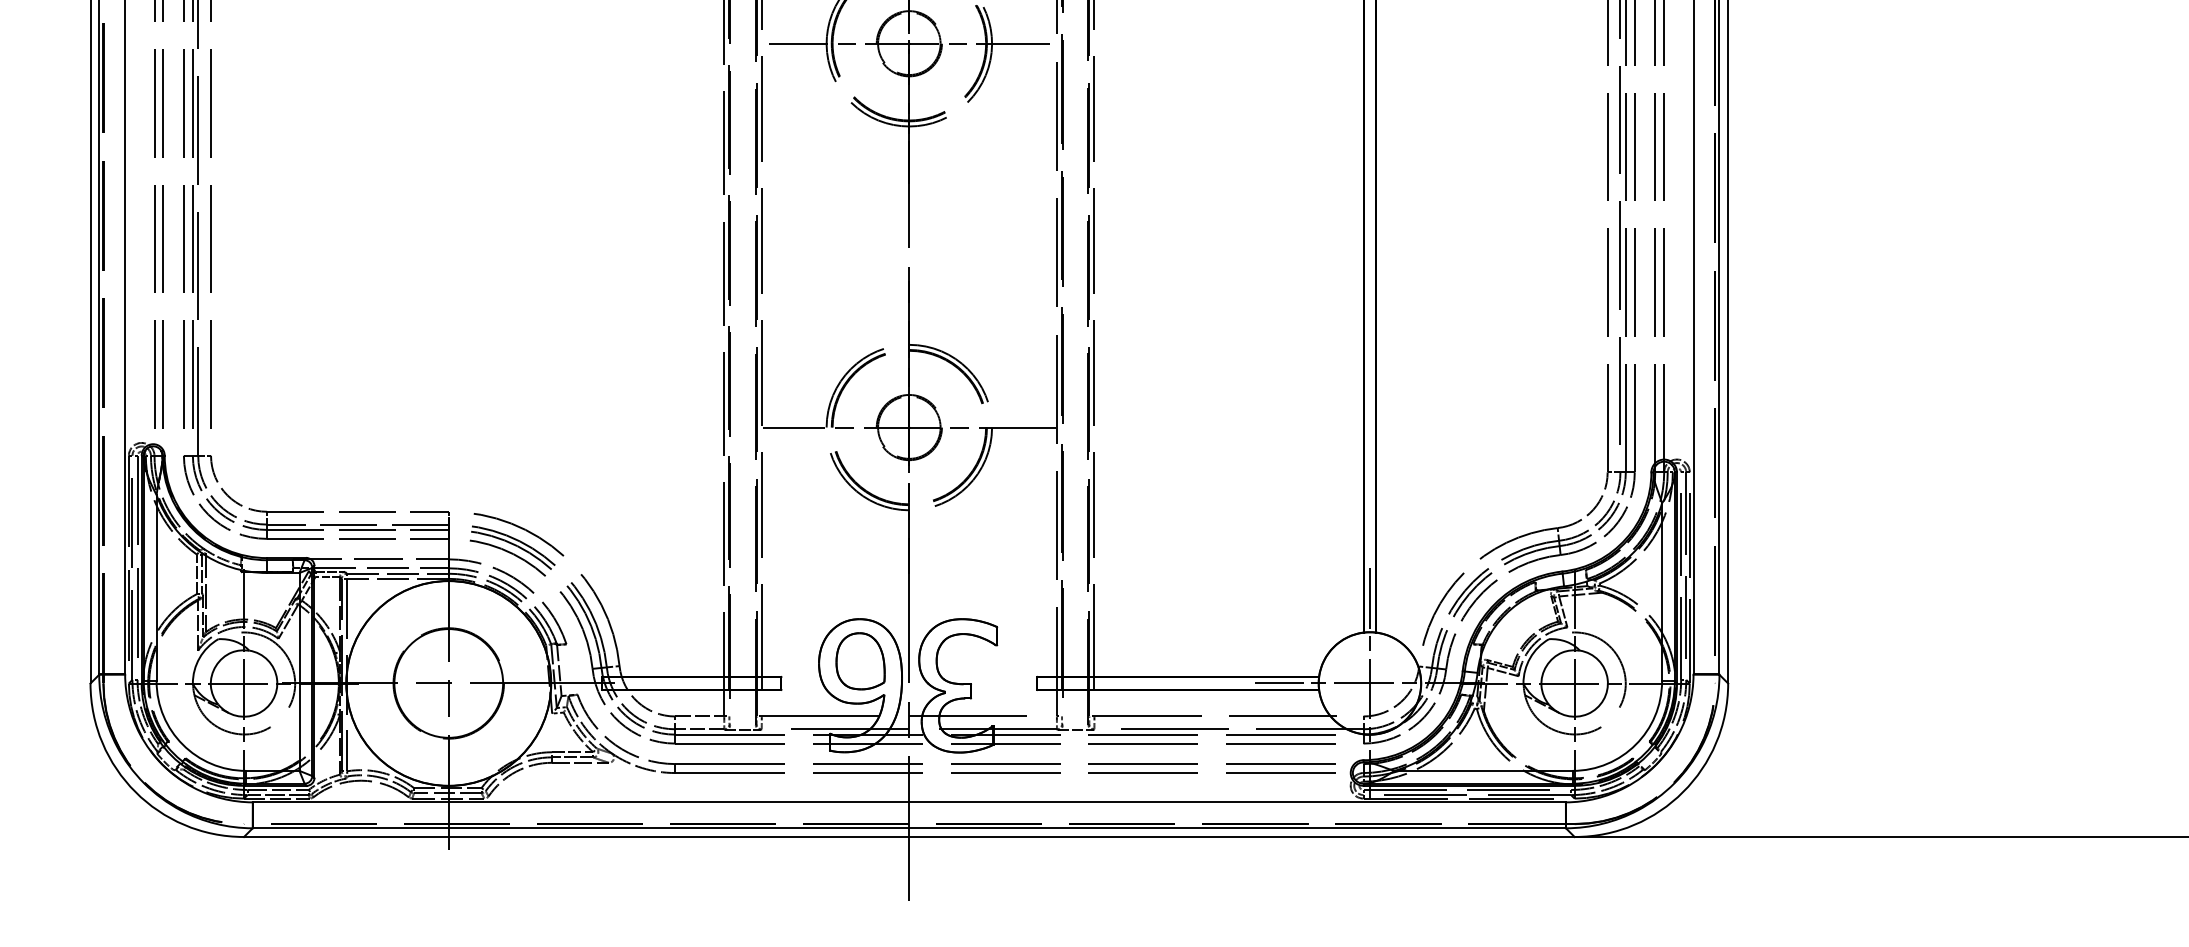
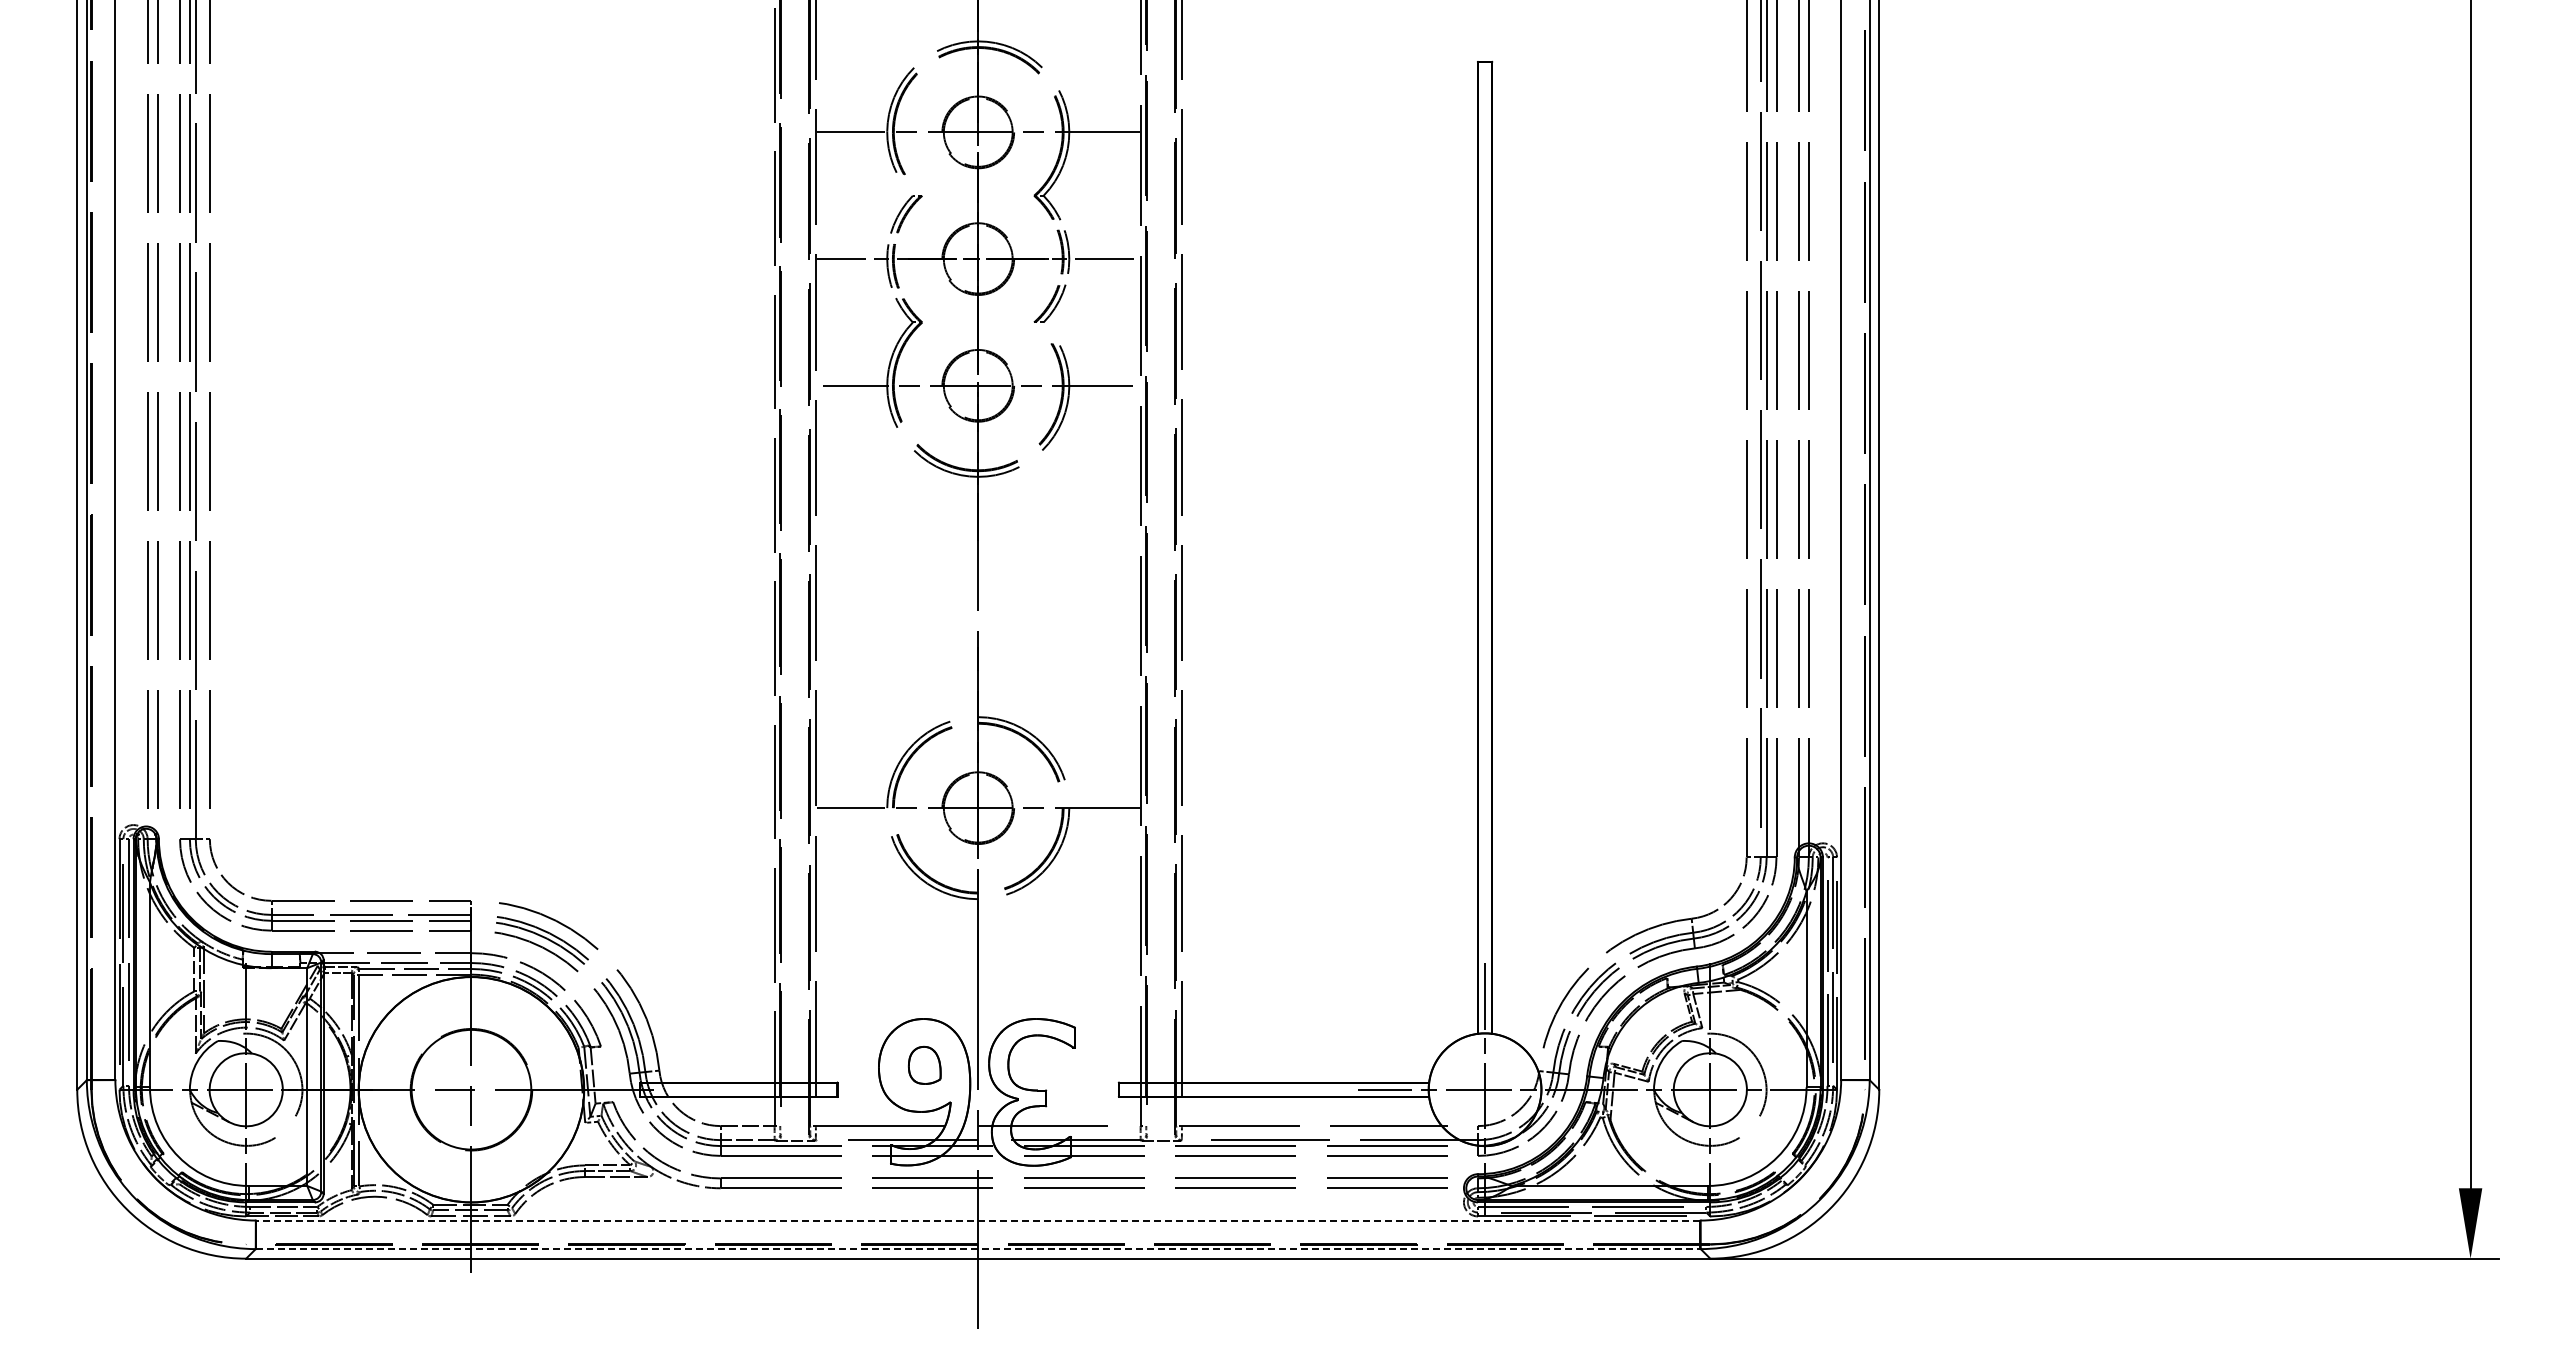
part: (860, 661) -> (924, 1065), size x0.6
line: (908, 802) -> (977, 1220), solid -> dashed
line: (909, 828) -> (978, 1249), solid -> dashed

